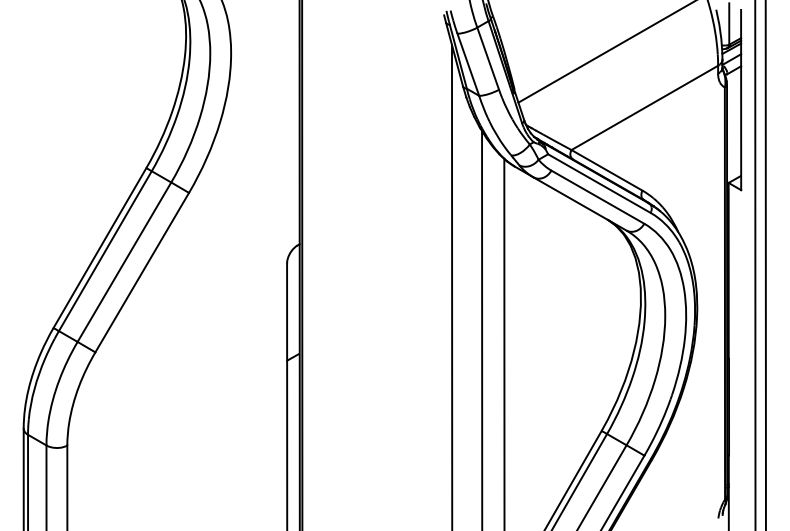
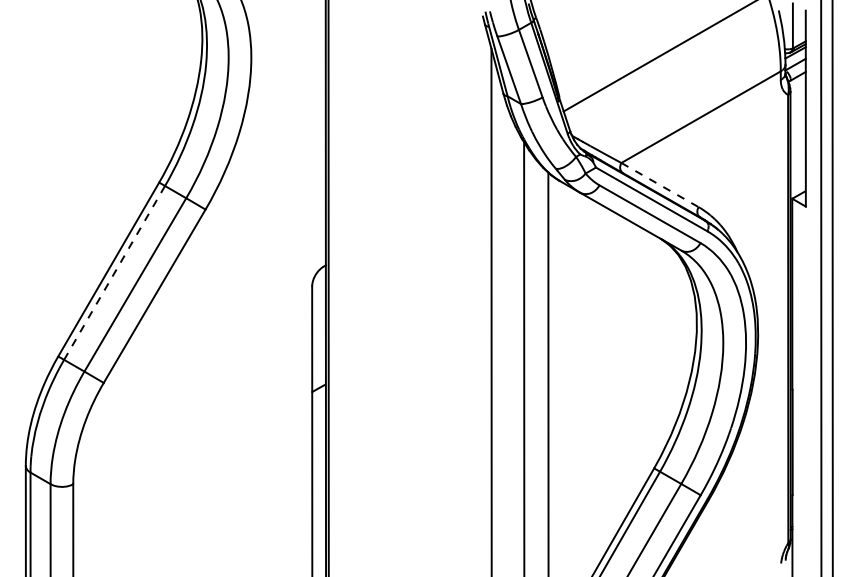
line: (607, 170) -> (660, 185), solid -> dashed
line: (105, 251) -> (114, 273), solid -> dashed

